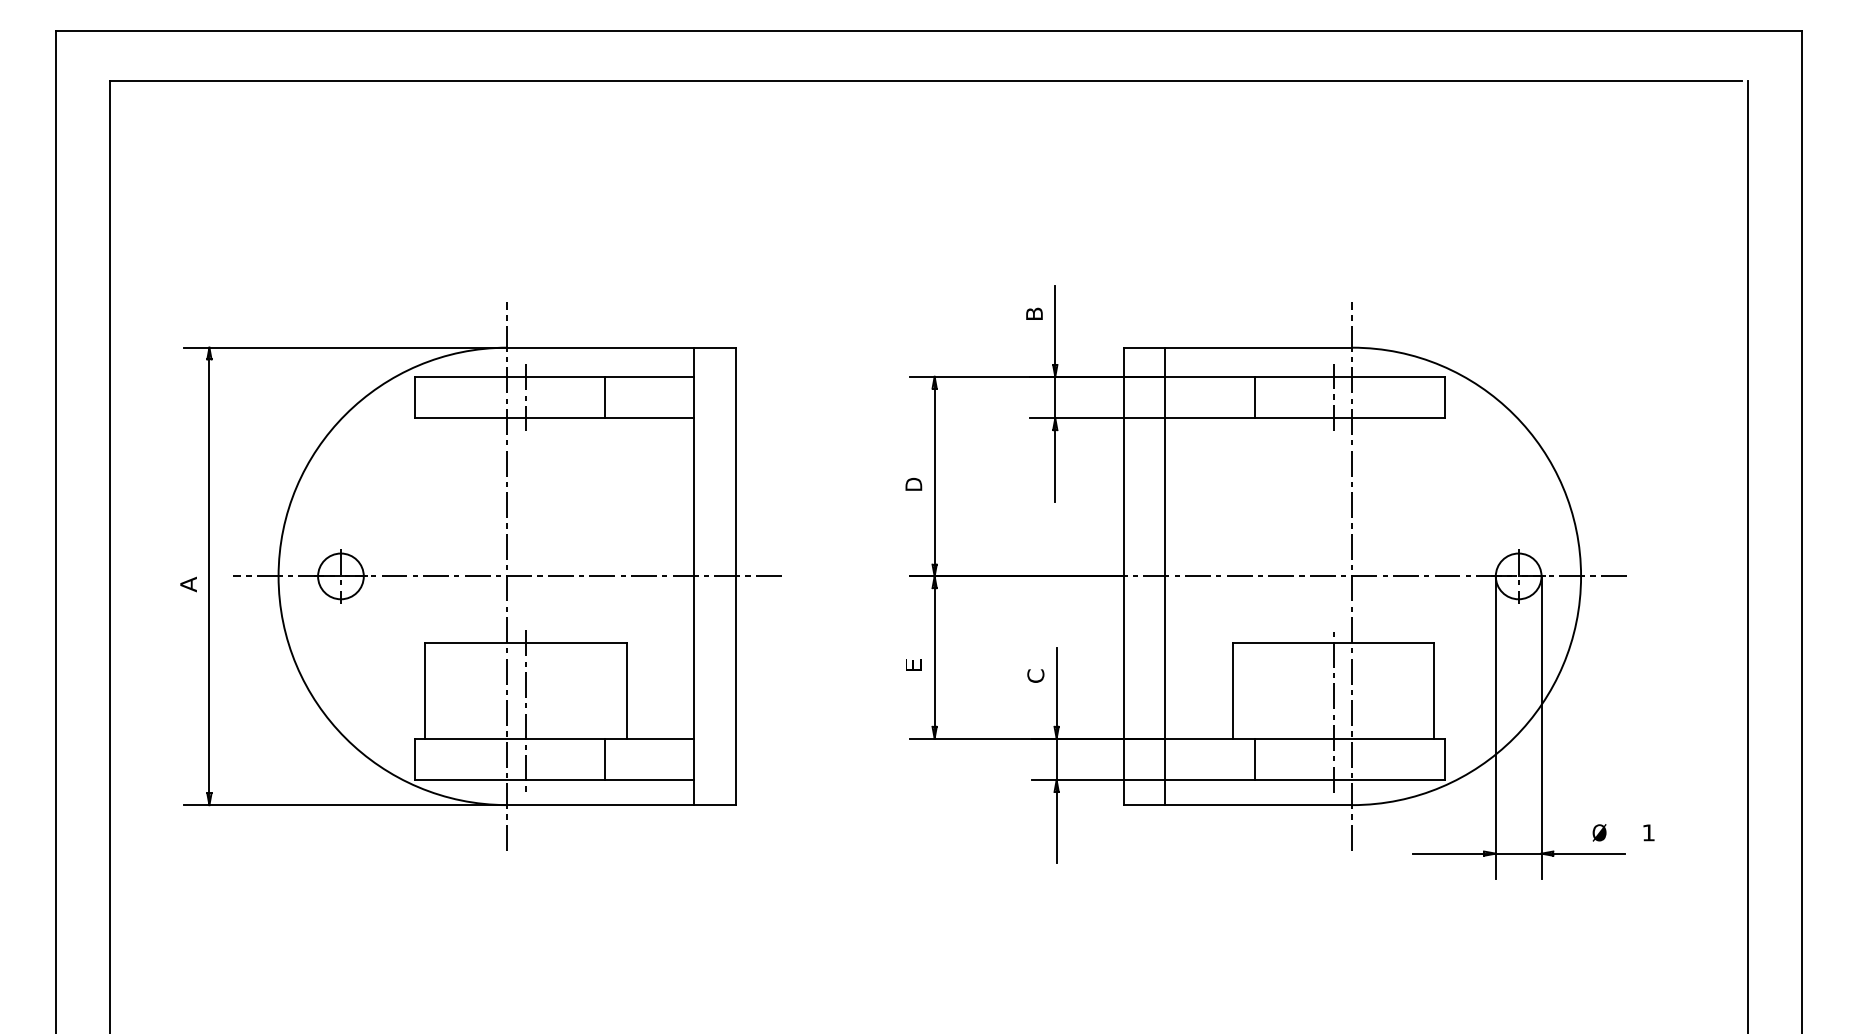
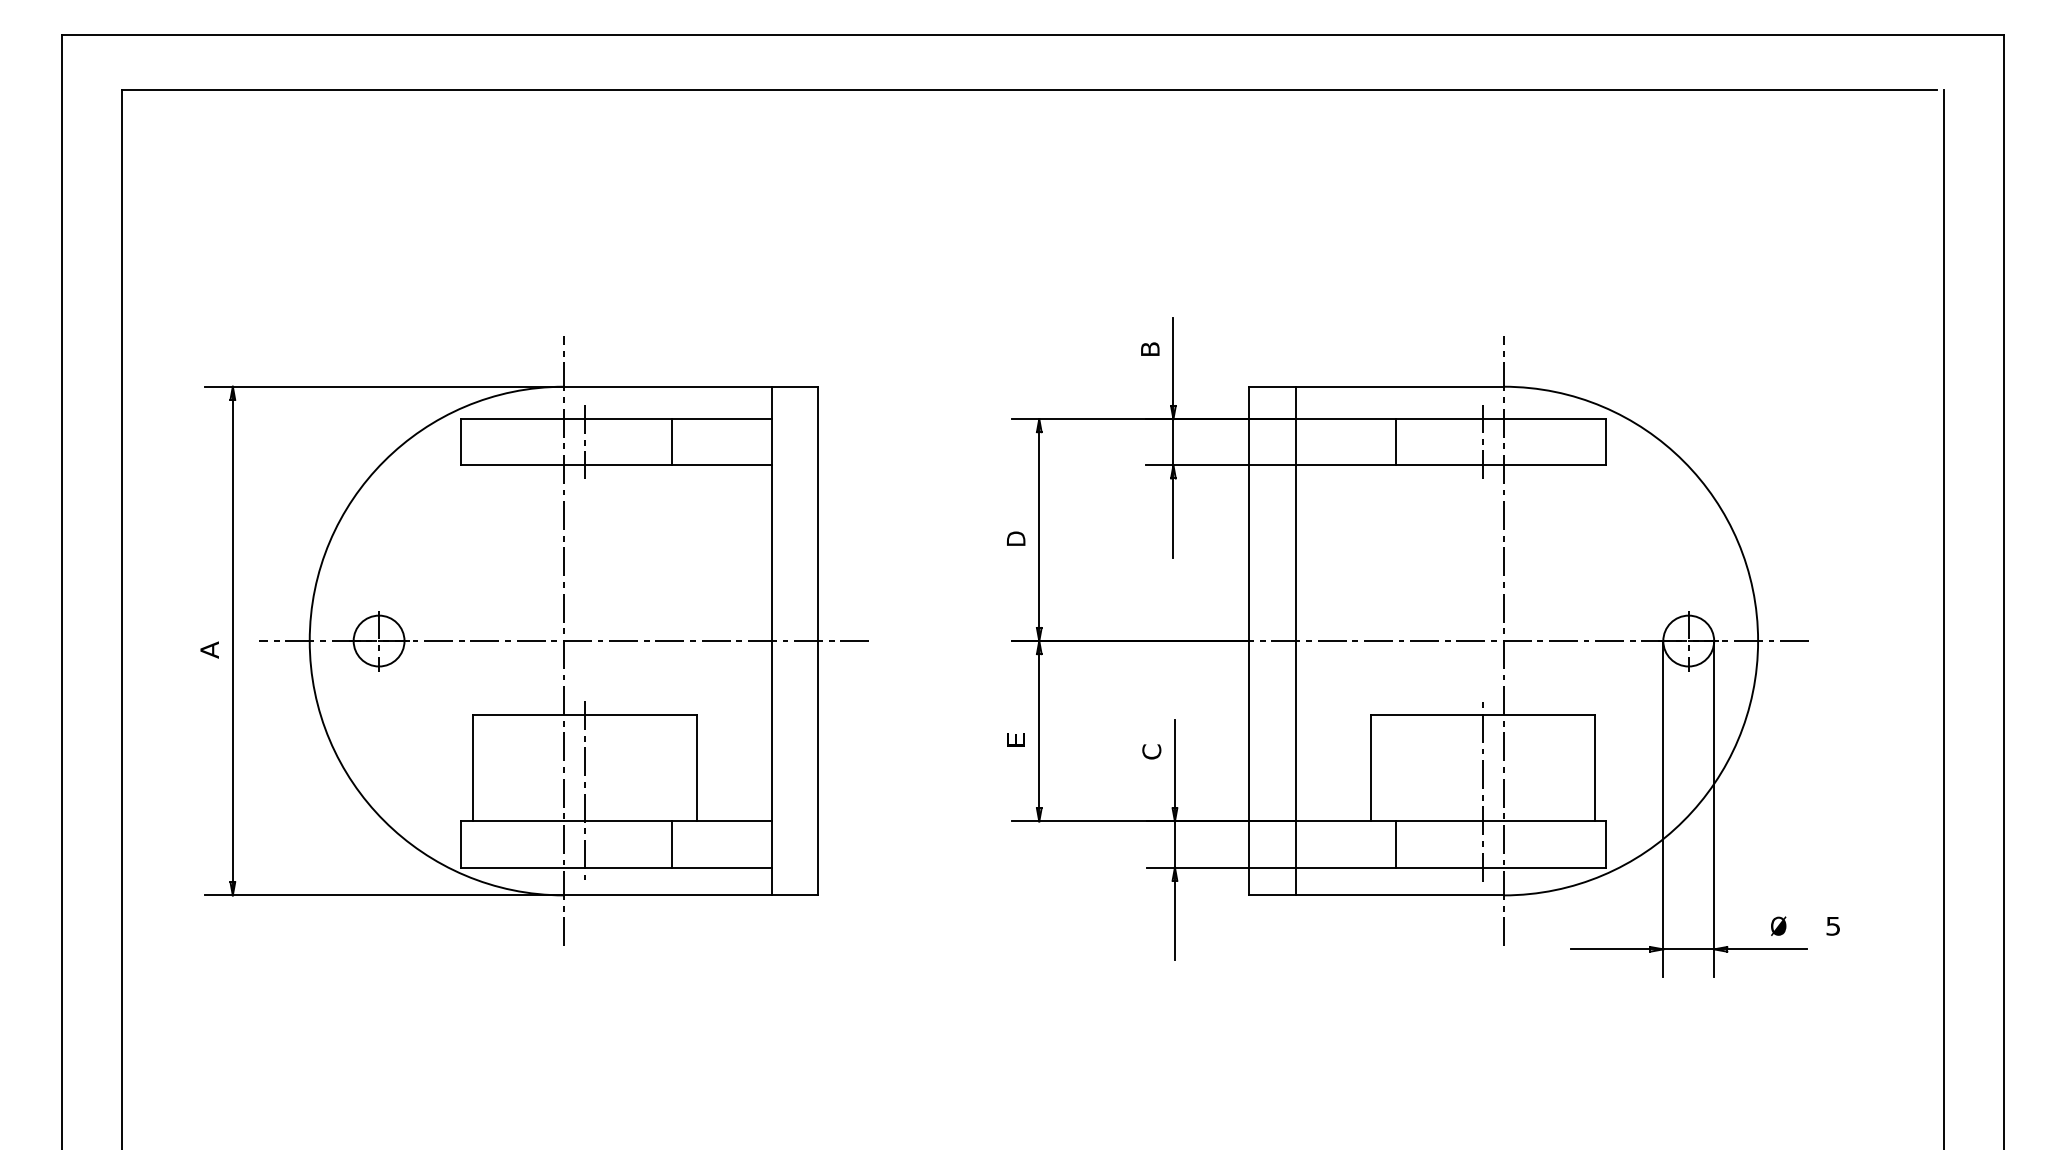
text: (1648, 832) -> (1833, 925), 1 -> 5

